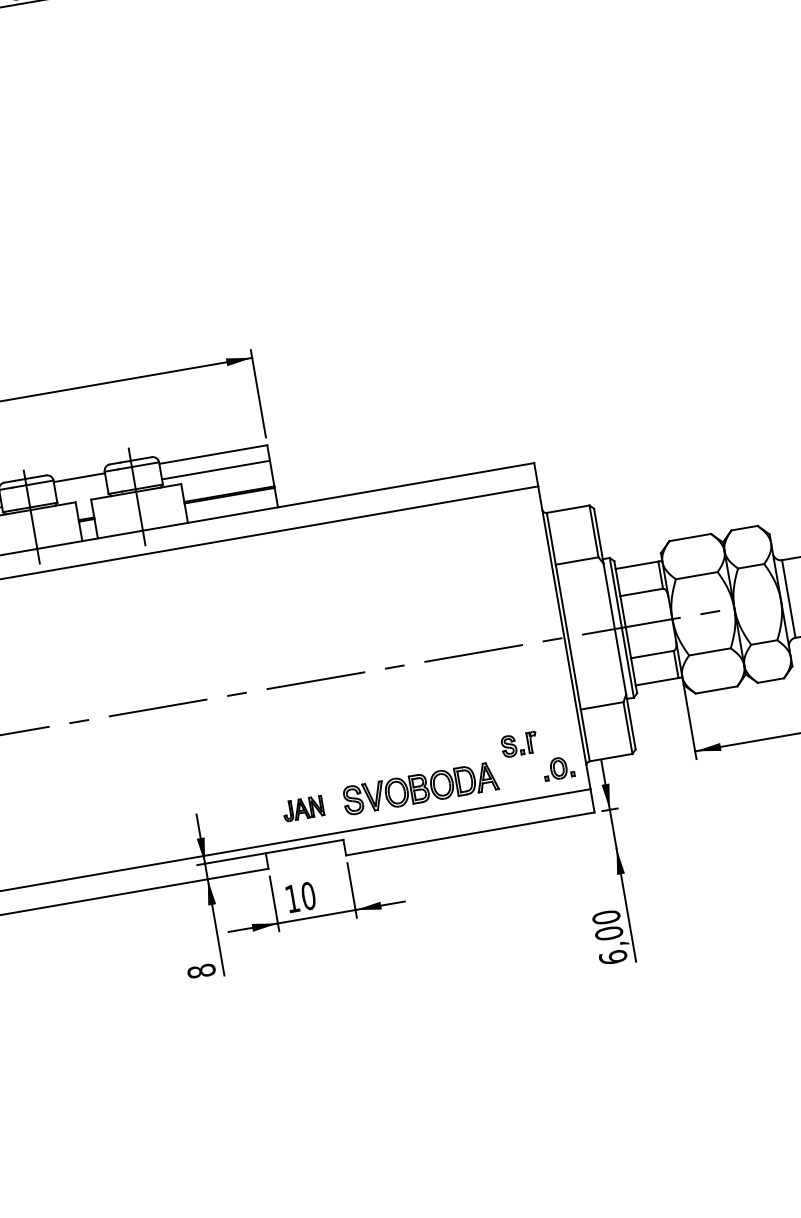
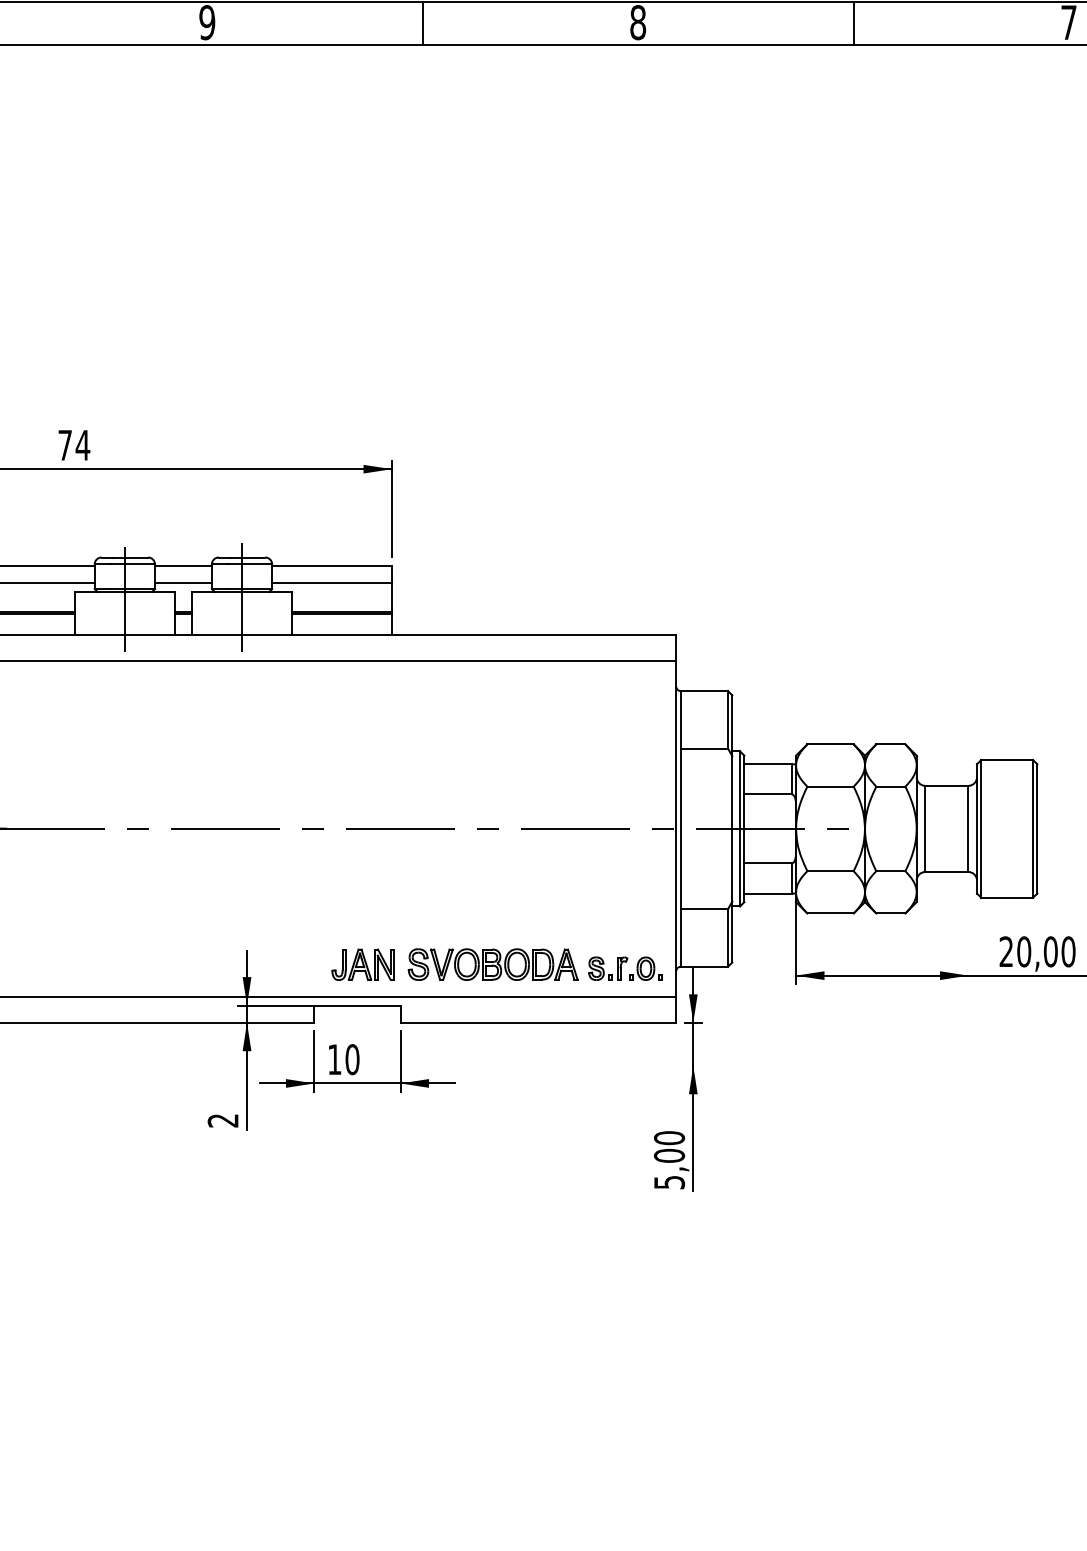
line: (82, 493) -> (183, 583), added
part: (519, 744) -> (608, 968), moved
part: (302, 808) -> (362, 964), size x1.43
text: (613, 957) -> (669, 1182), 6,00 -> 5,00
text: (200, 971) -> (222, 1120), 8 -> 2

